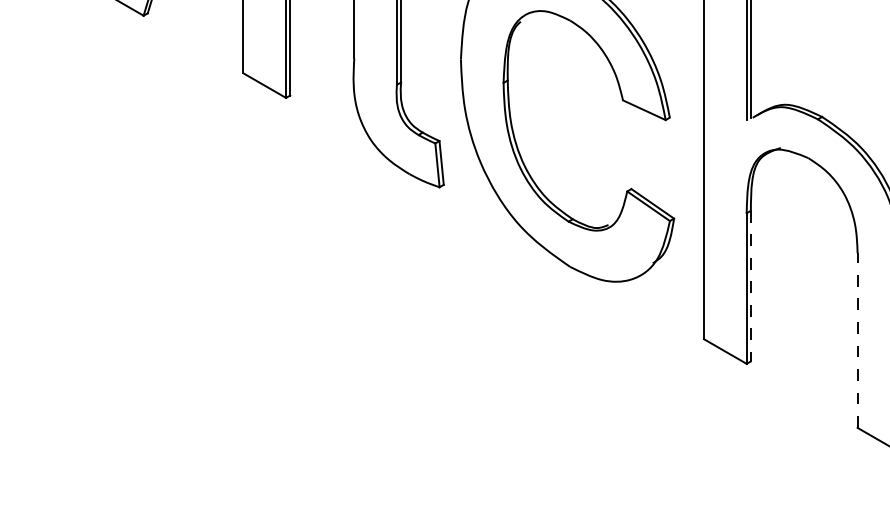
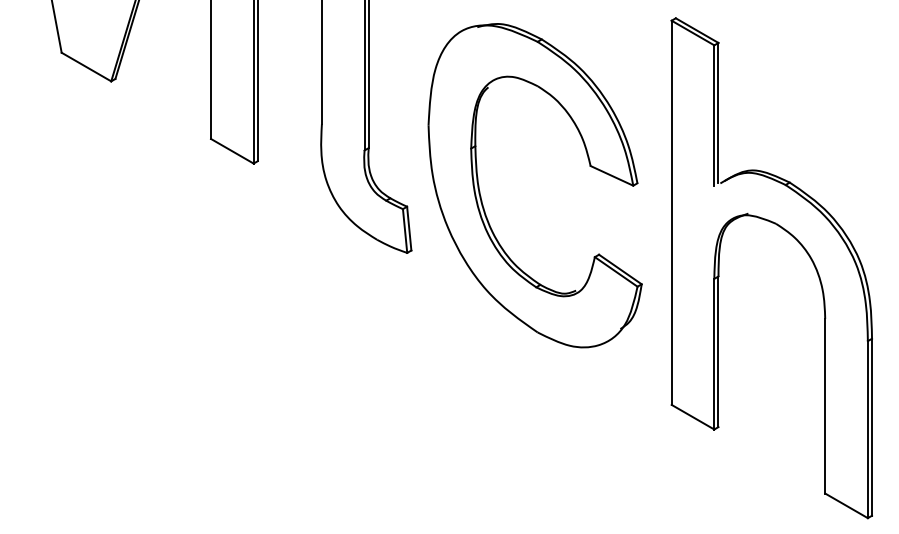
line: (750, 286) -> (718, 352), dashed -> solid
line: (857, 339) -> (825, 405), dashed -> solid

